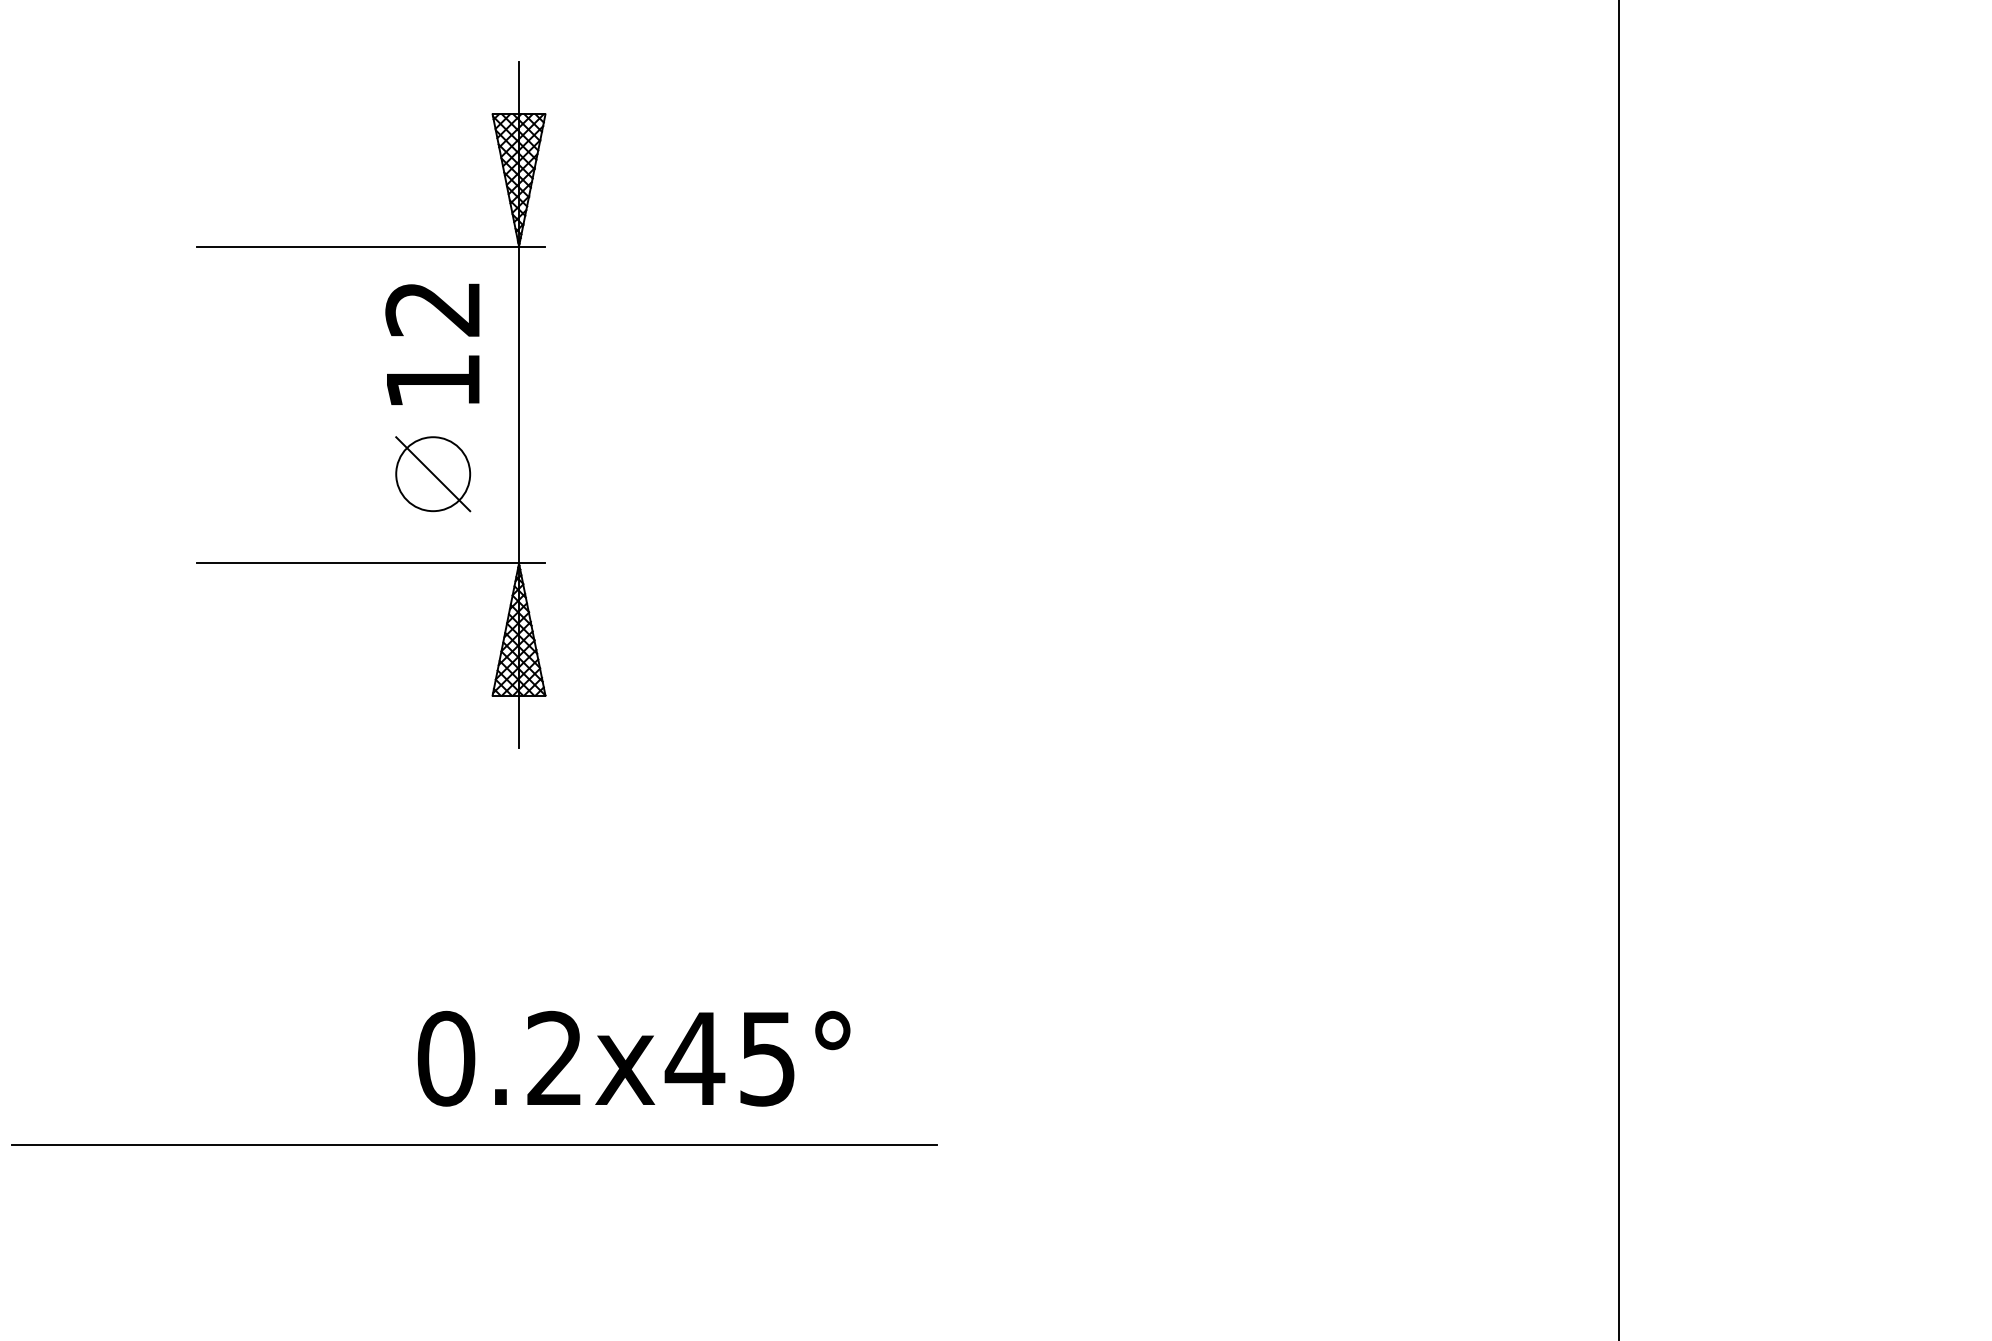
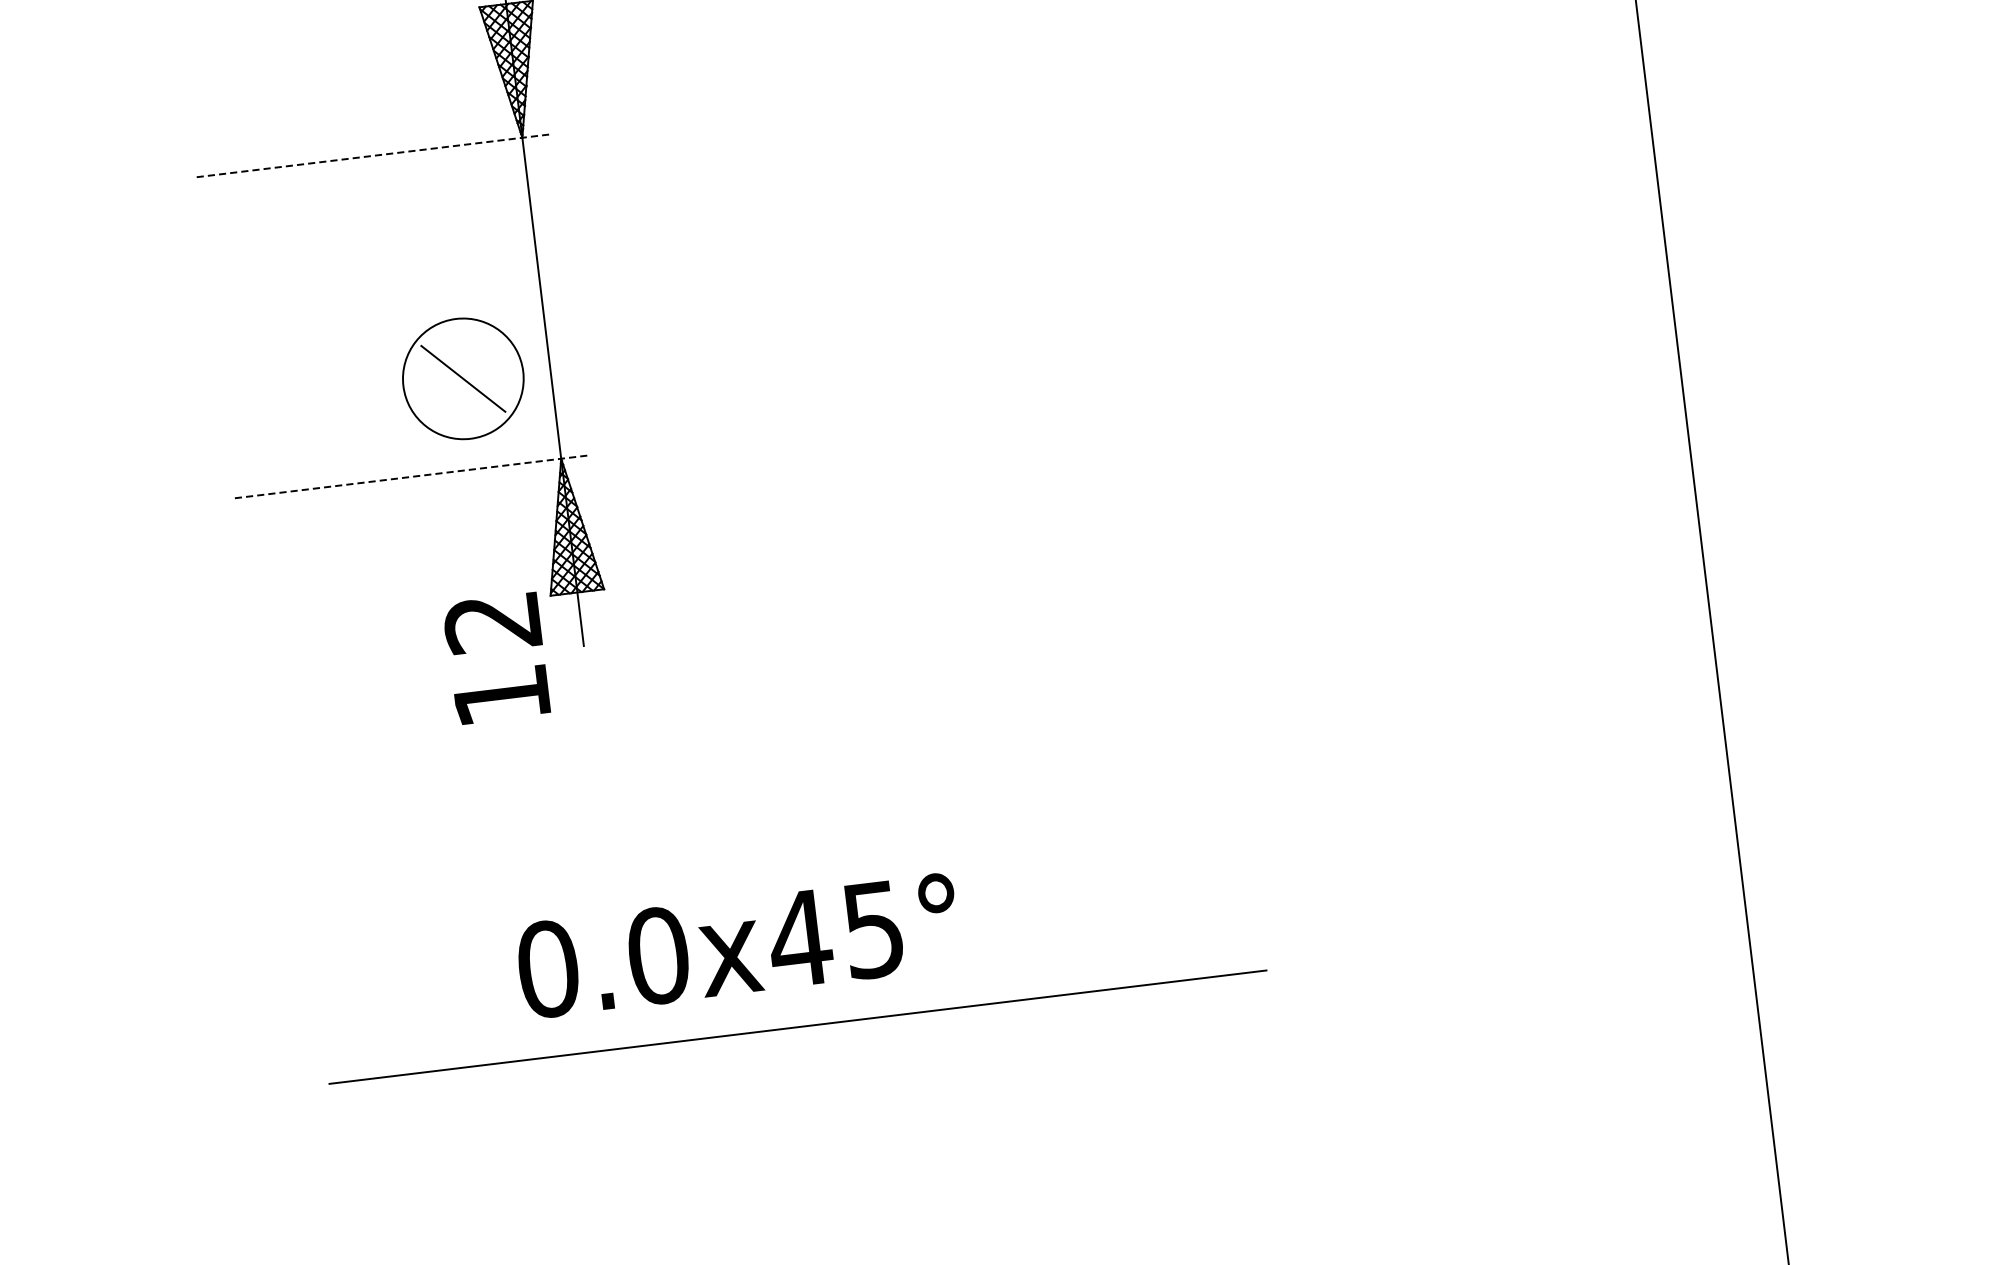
line: (370, 246) -> (371, 156), solid -> dashed
text: (432, 343) -> (496, 657), moved
circle: (433, 474) -> (463, 379), size x1.6
line: (371, 563) -> (411, 476), solid -> dashed
text: (554, 1058) -> (657, 955), 0.2x45° -> 0.0x45°
line: (474, 1144) -> (797, 1027), moved

